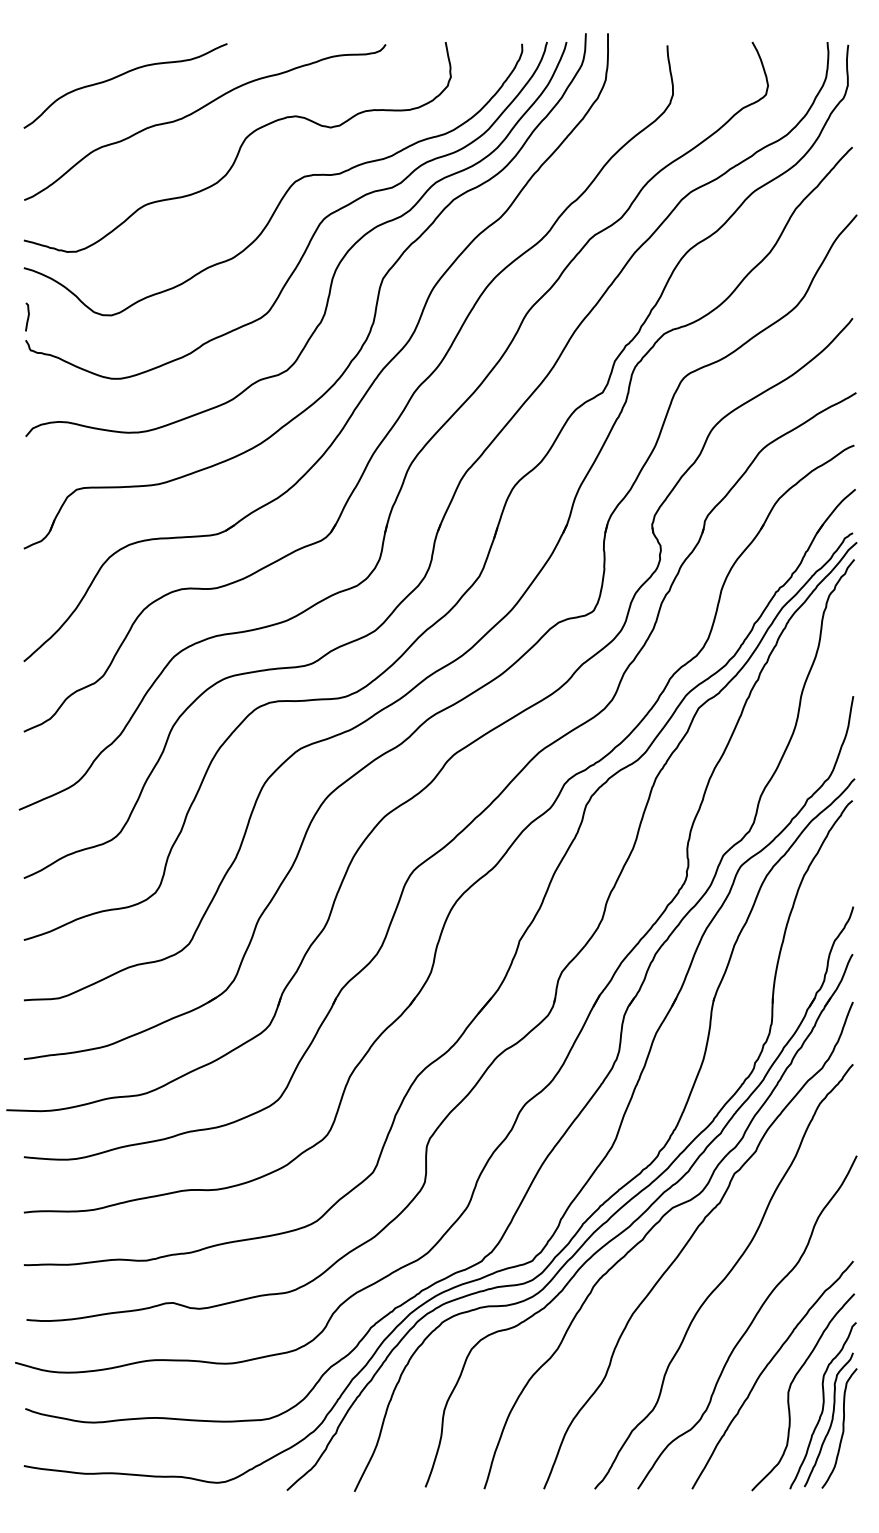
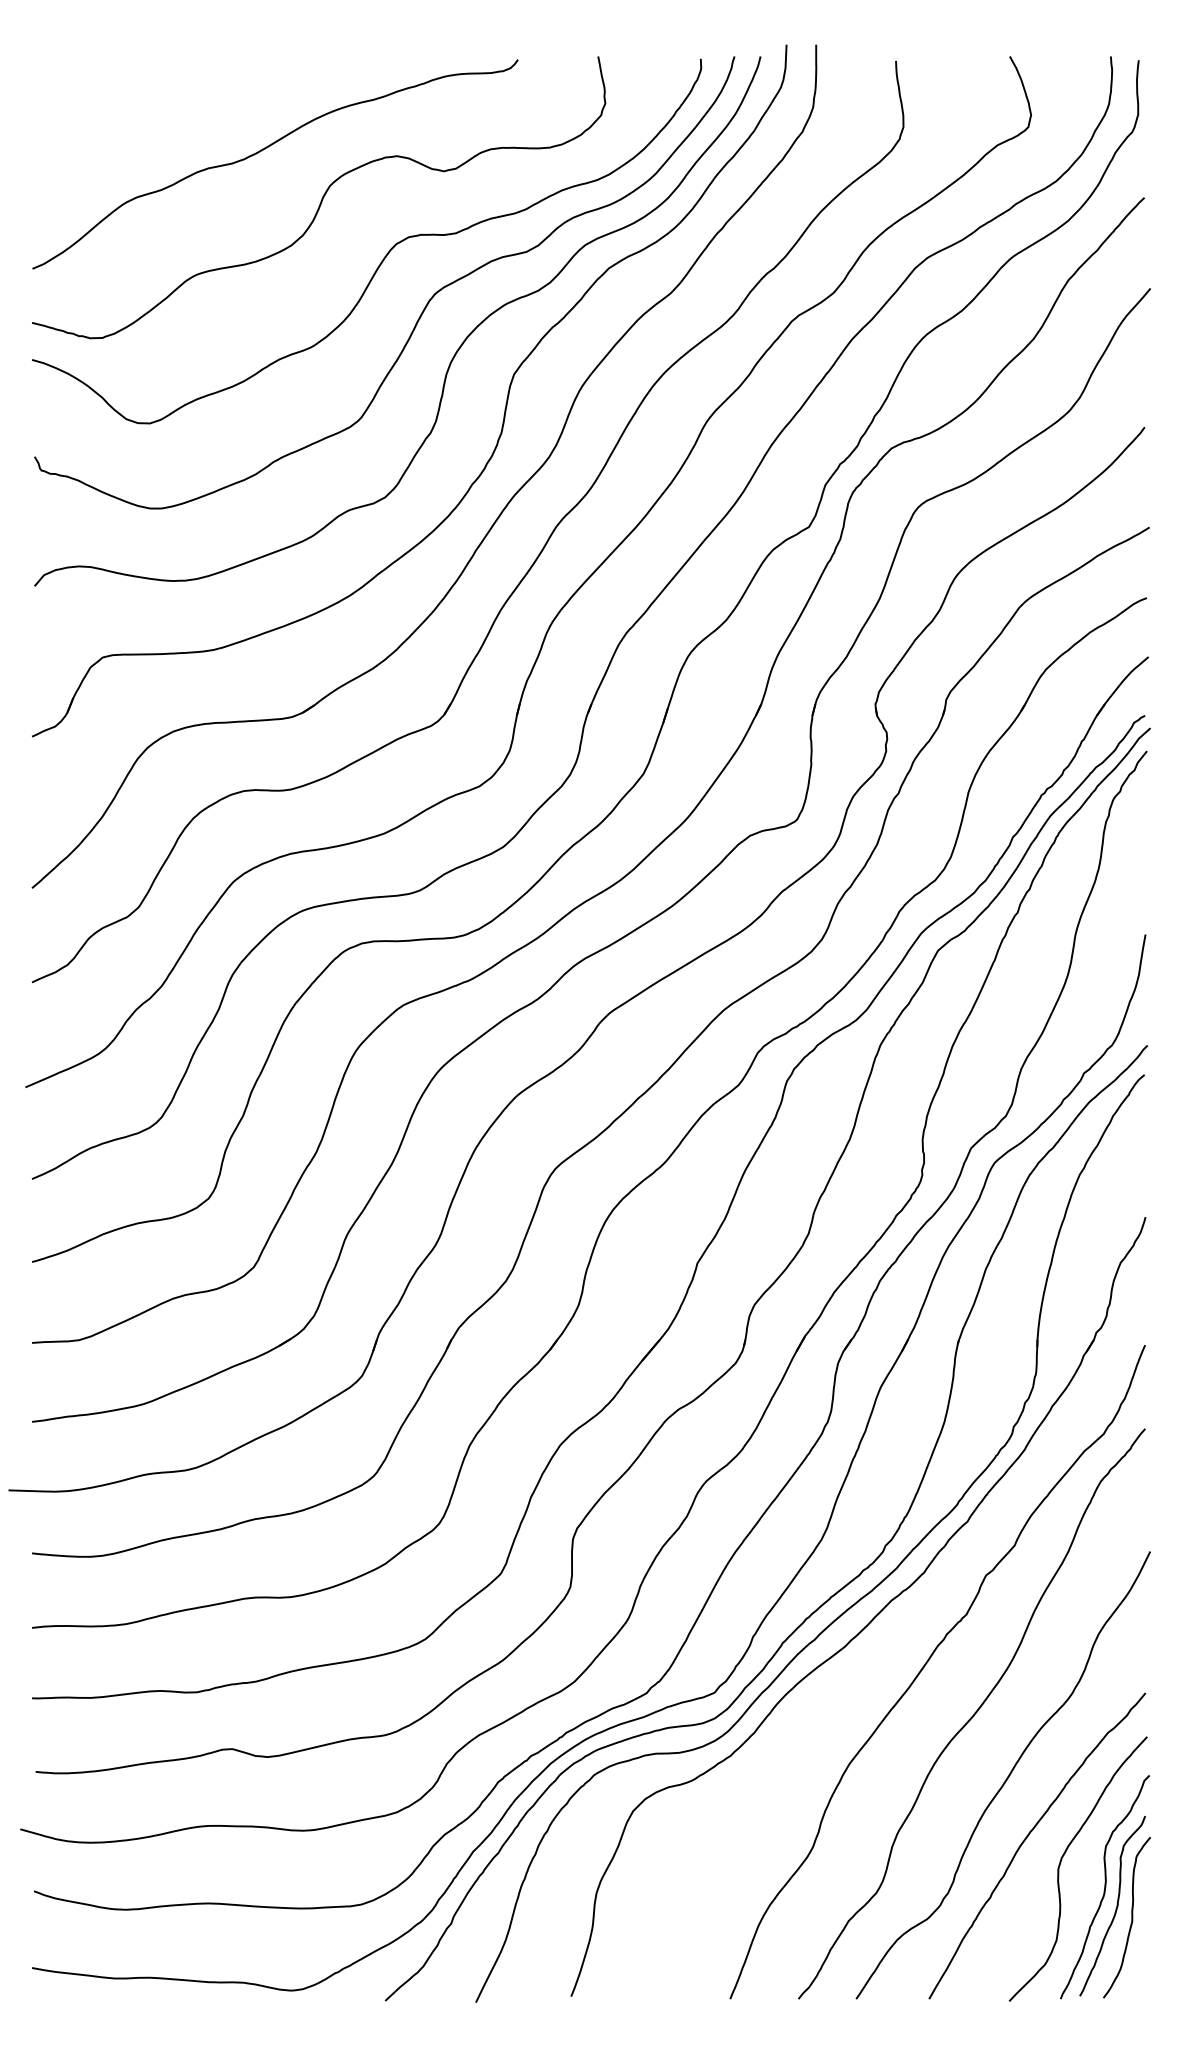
curve: (120, 76) -> (161, 102), removed
curve: (27, 316) -> (36, 424), removed
part: (664, 1216) -> (892, 1633), removed

